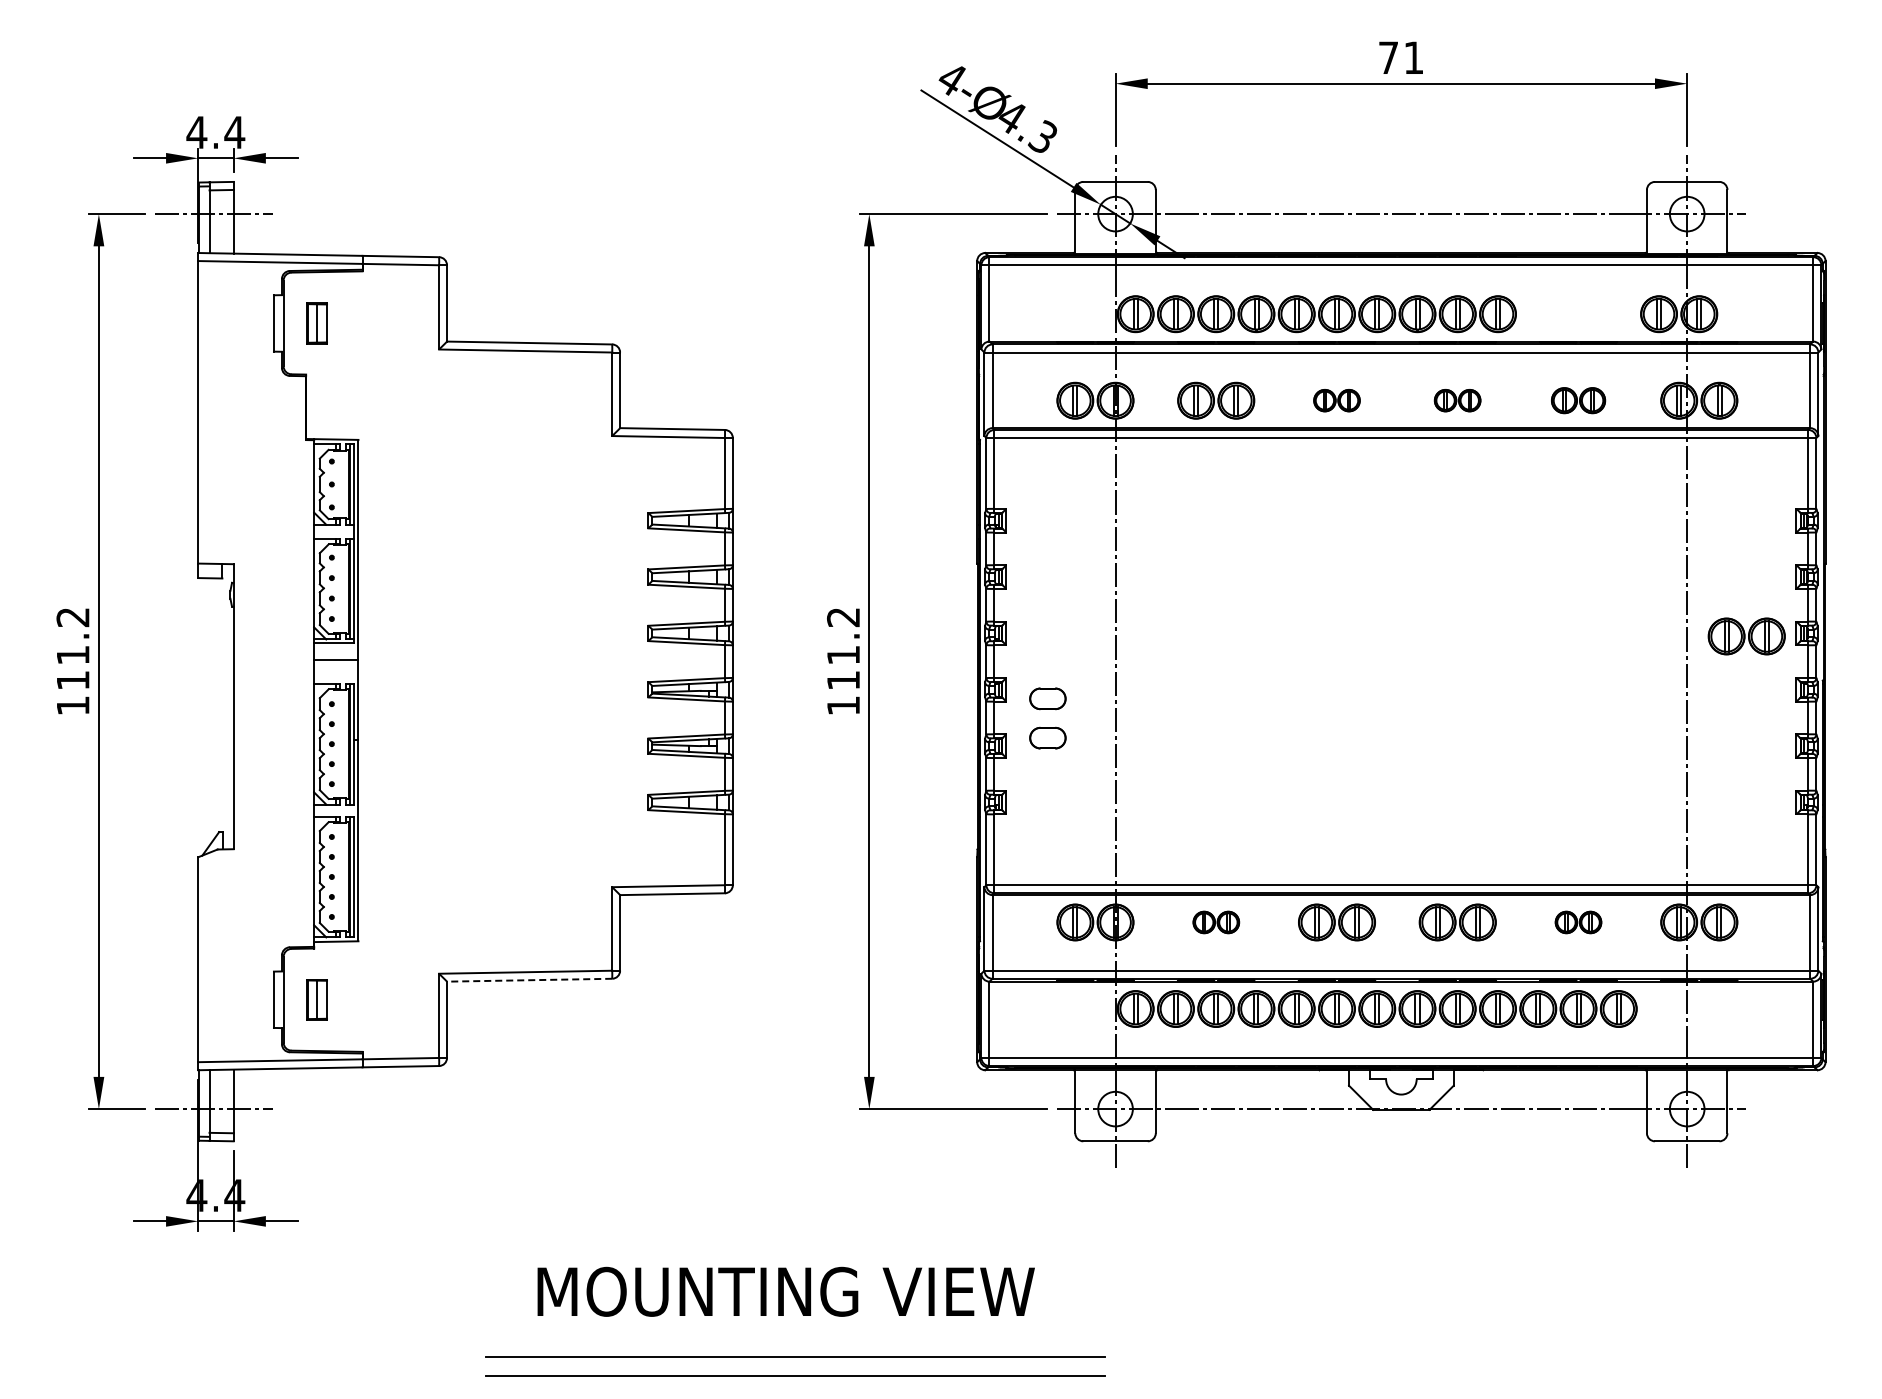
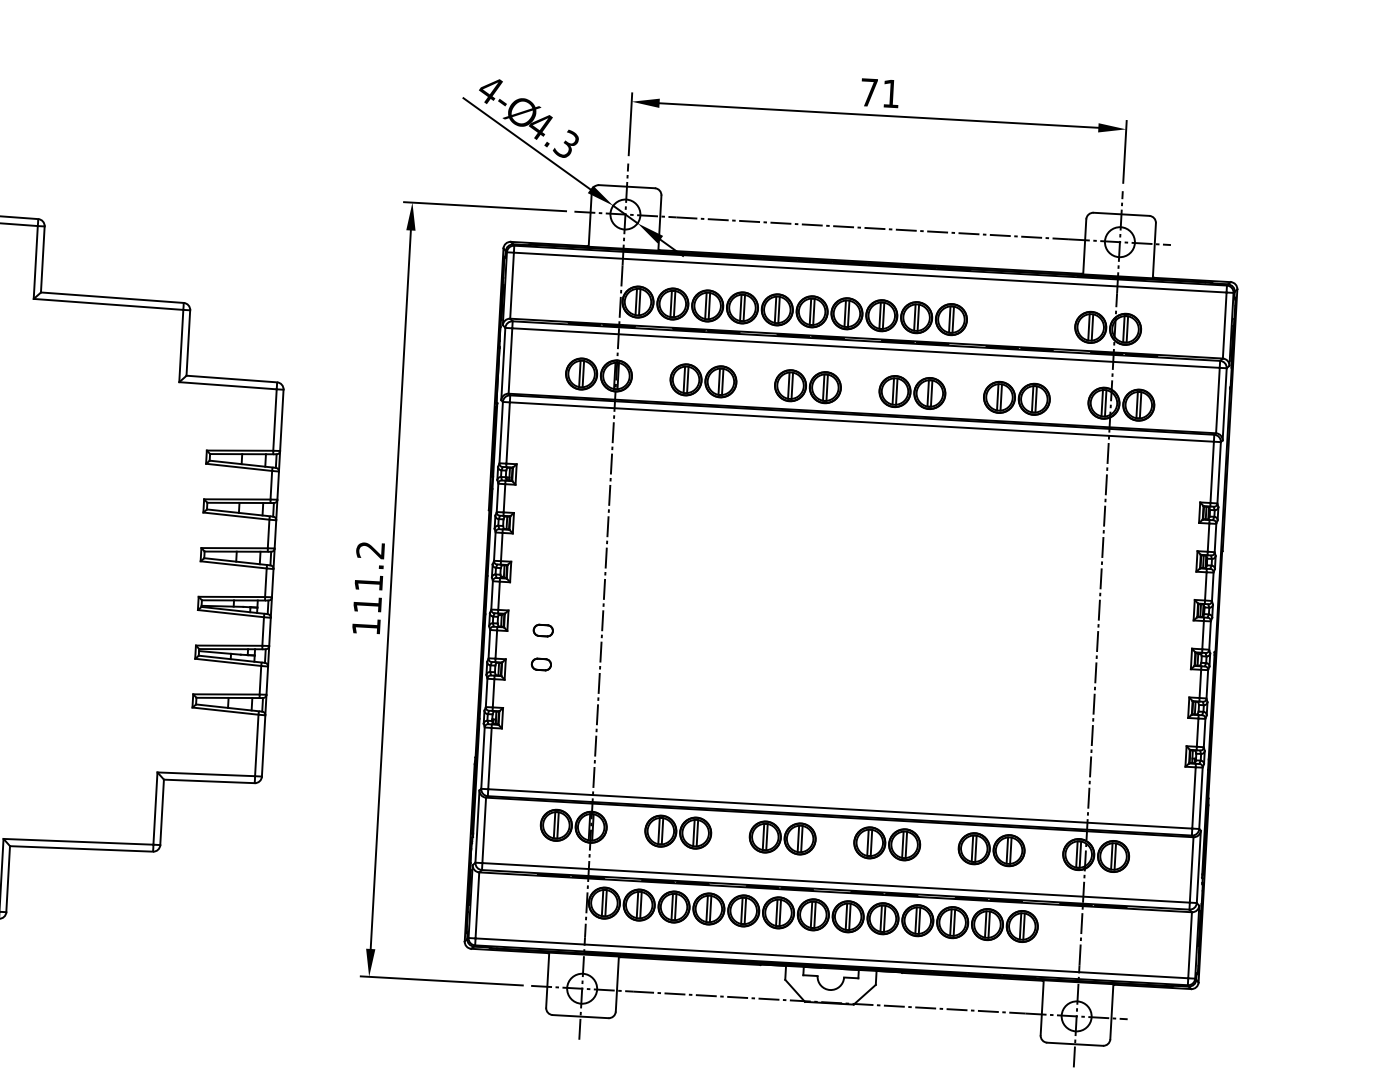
part: (1336, 400) -> (807, 386), size x1.67
part: (1457, 400) -> (912, 392), size x1.67
part: (1578, 400) -> (1016, 398), size x1.43
part: (1746, 636) -> (1150, 610), removed
part: (1047, 698) -> (543, 630), size x0.62
part: (1047, 737) -> (541, 663), size x0.62
part: (1216, 922) -> (678, 832), size x1.67
part: (1578, 922) -> (991, 849), size x1.67
line: (529, 980) -> (81, 849), dashed -> solid

